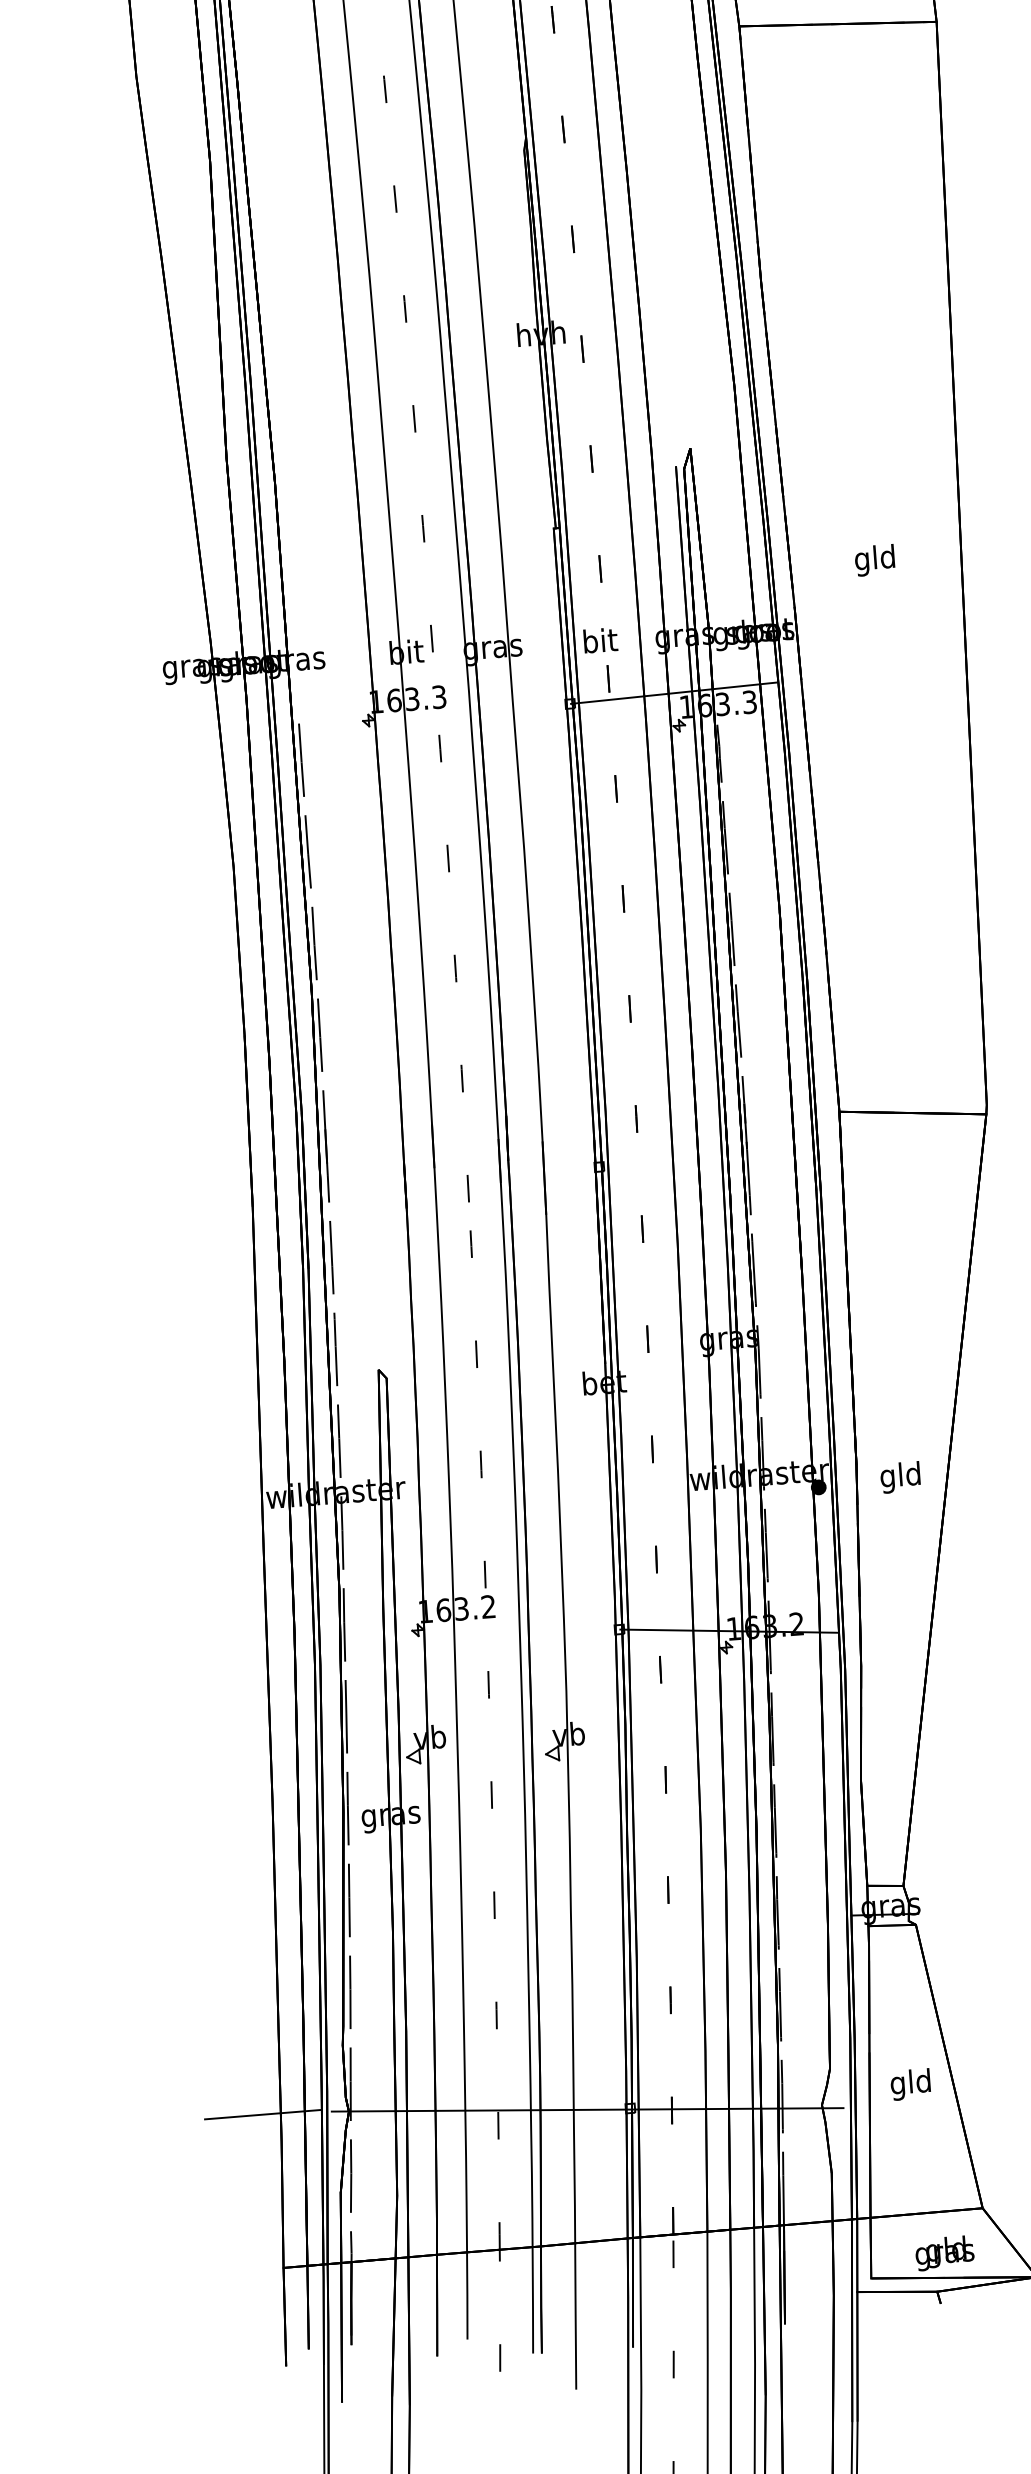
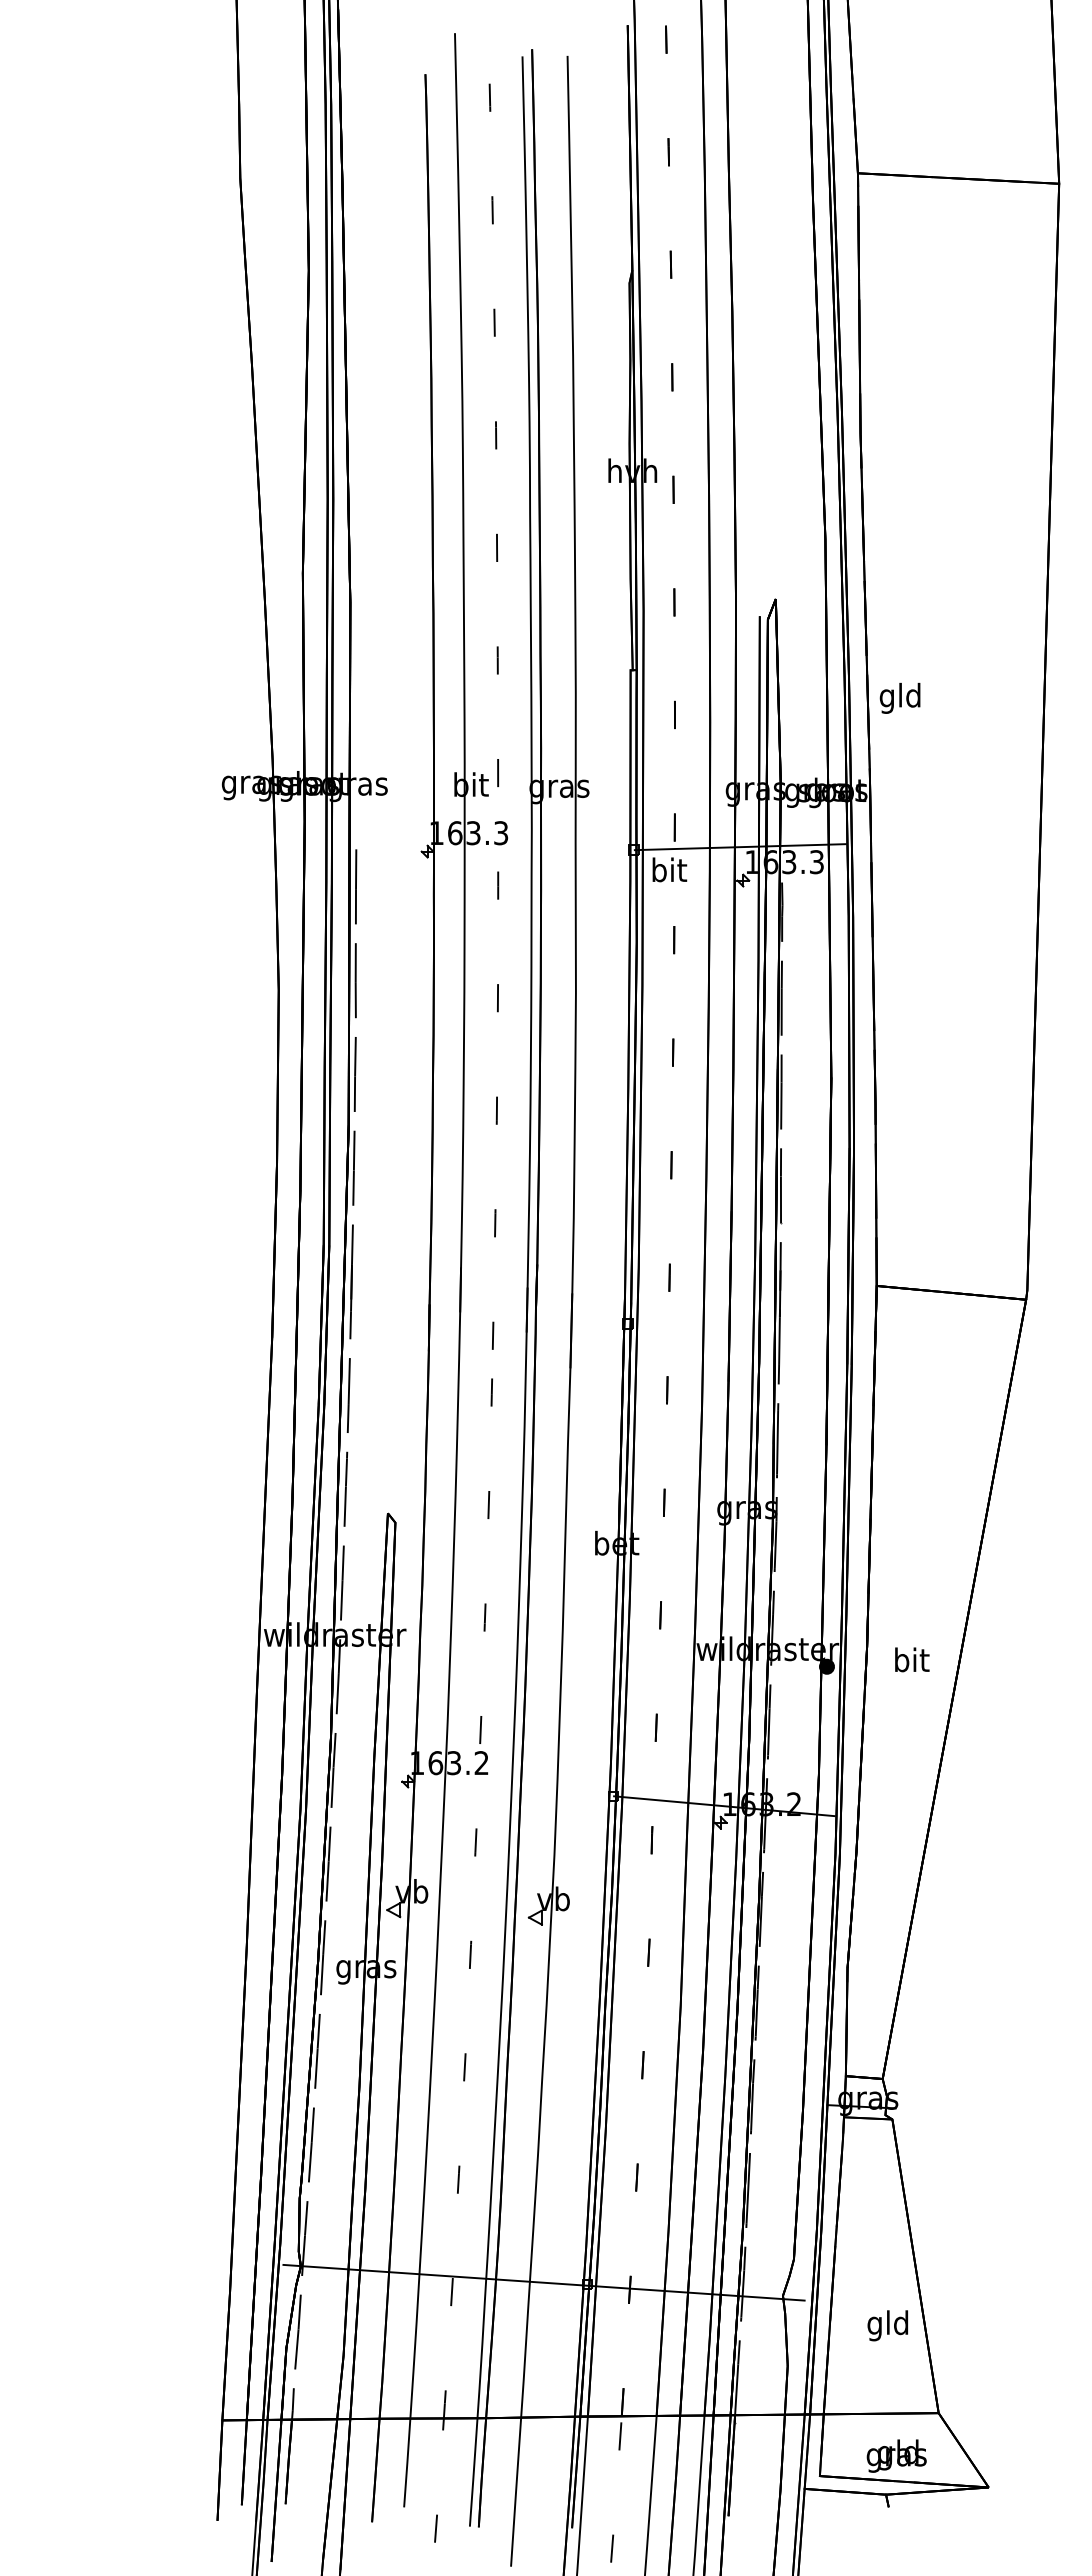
text: (874, 559) -> (899, 697), moved
text: (600, 640) -> (669, 869), moved
text: (900, 1477) -> (910, 1662), gld -> bit
text: (910, 2084) -> (887, 2325), moved
line: (263, 2114) -> (213, 2262), removed

